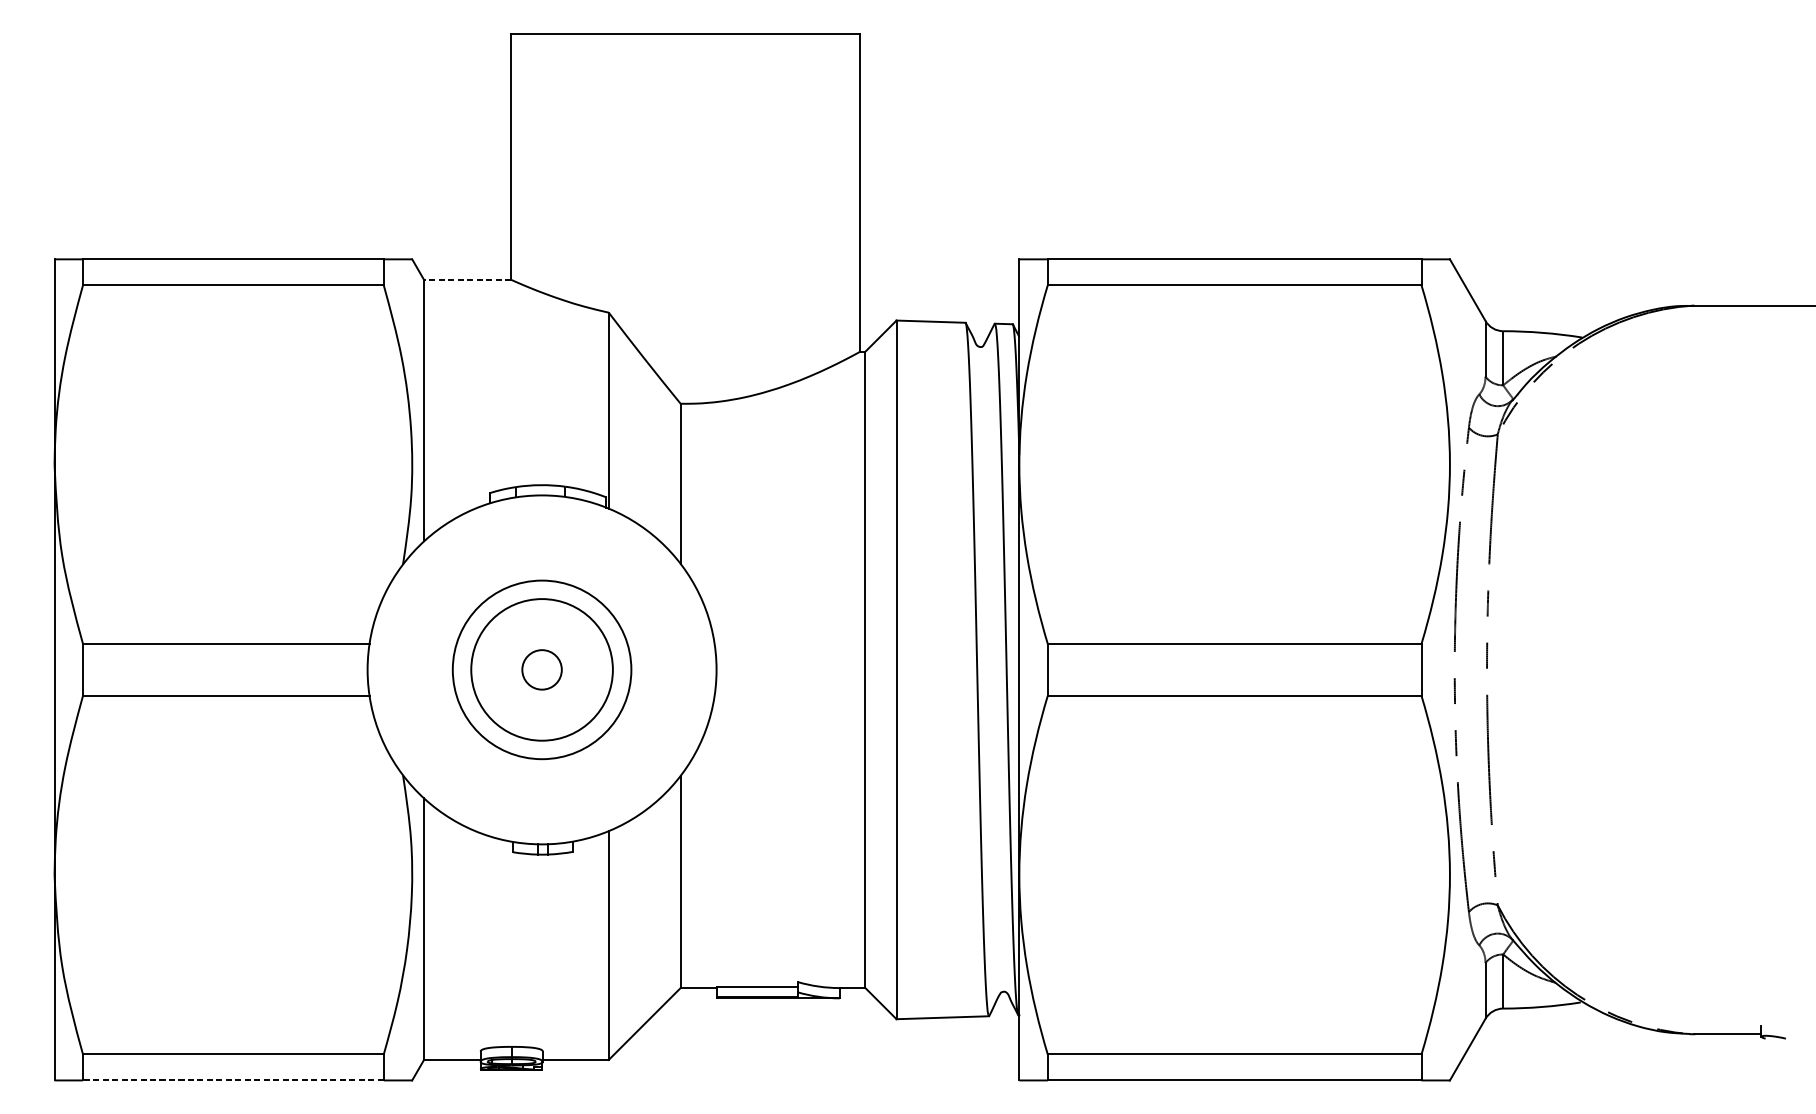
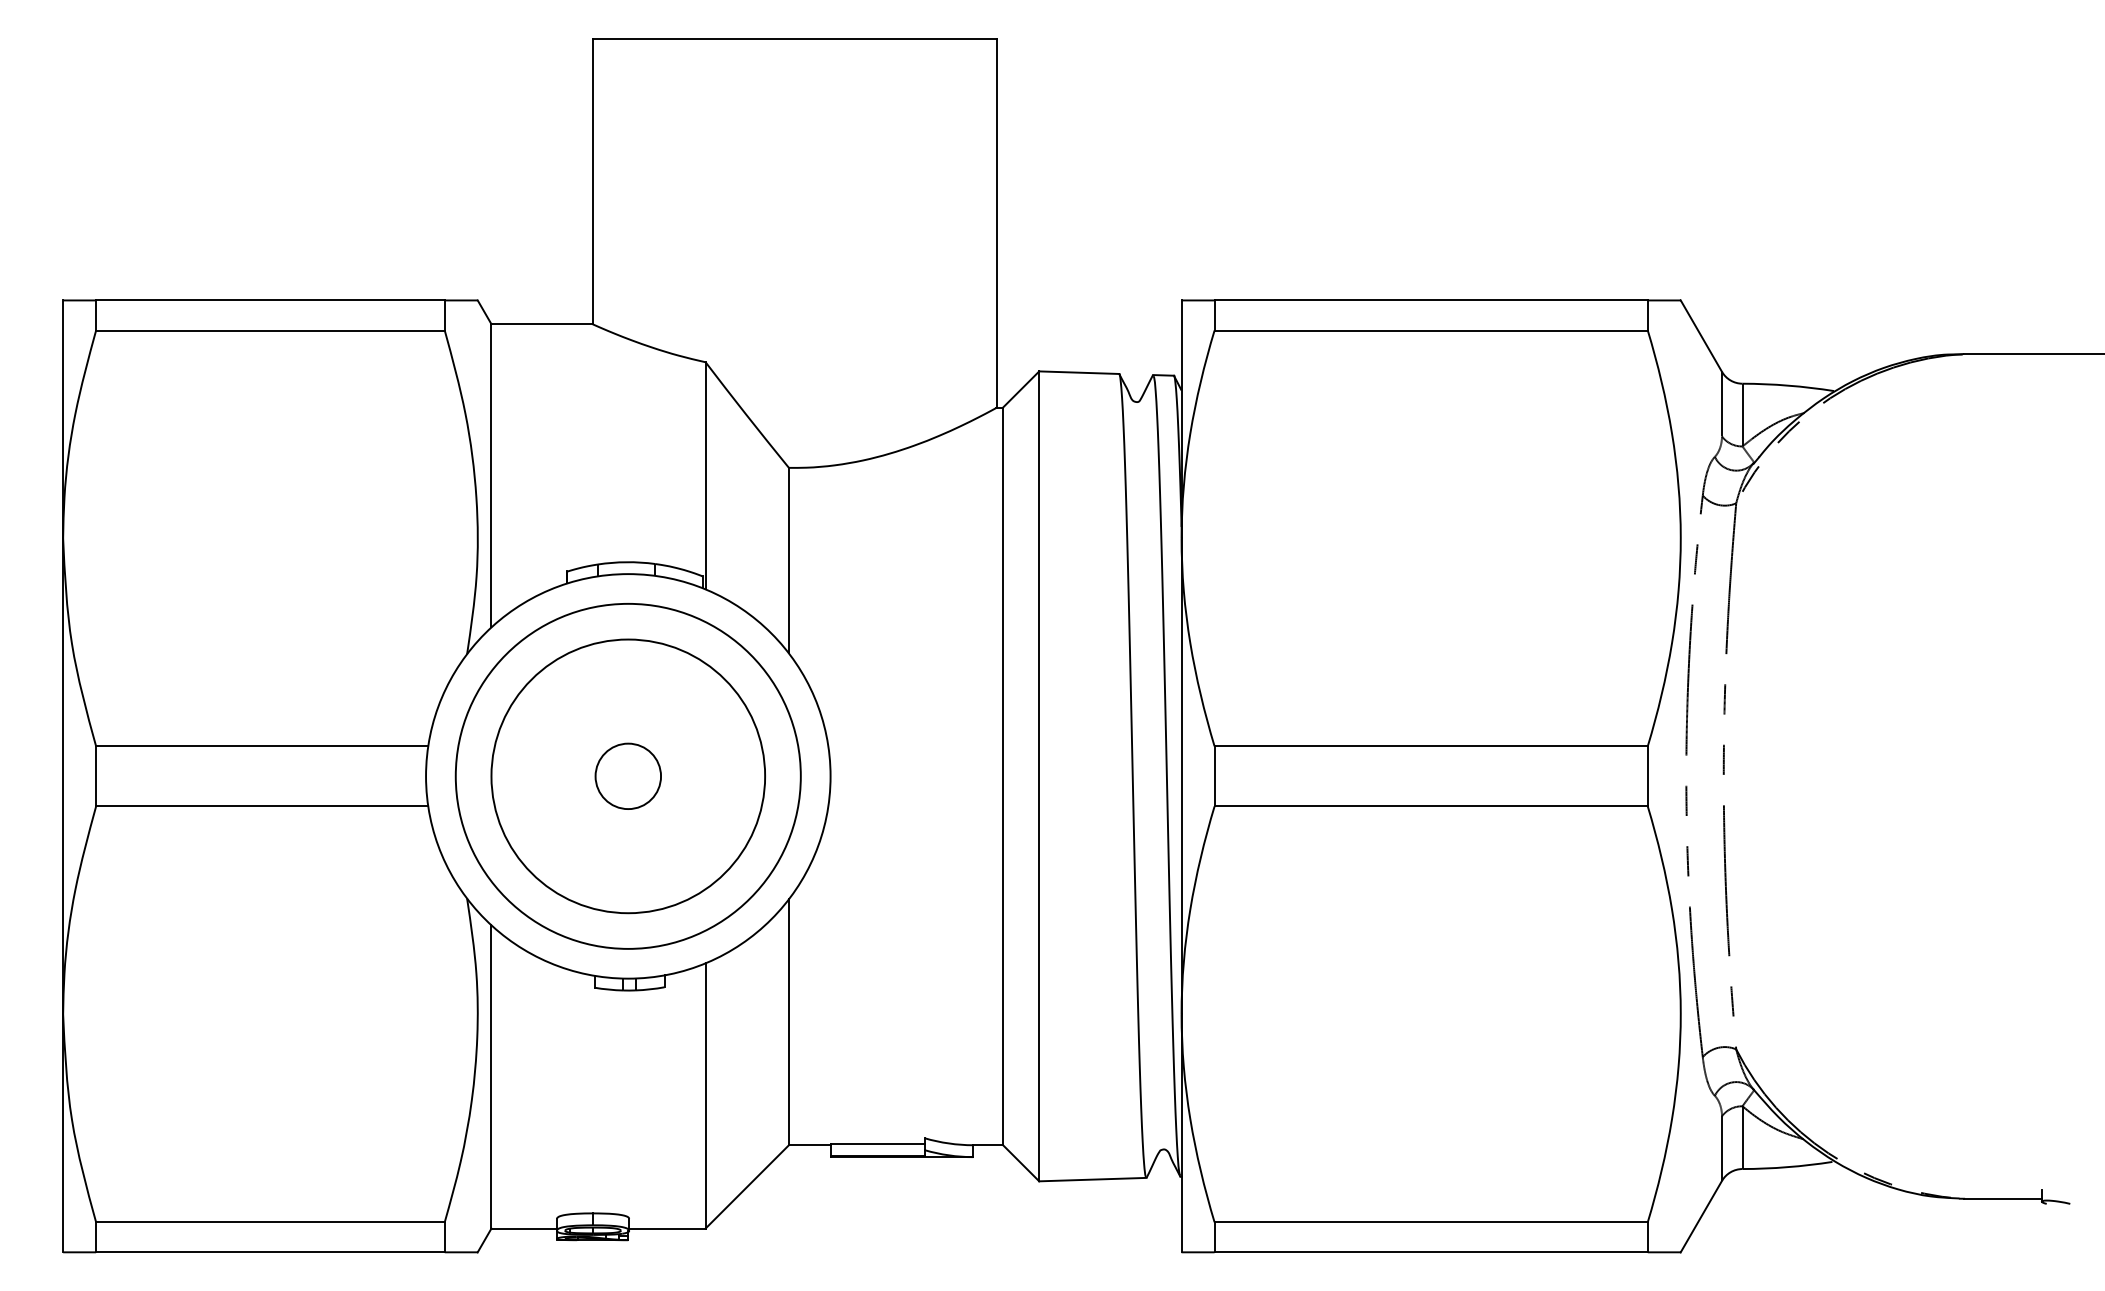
line: (468, 280) -> (542, 324), dashed -> solid
circle: (541, 669) -> (627, 775), size x1.67
circle: (542, 670) -> (628, 776), size x1.43
circle: (542, 670) -> (628, 776), size x1.67
line: (232, 1080) -> (269, 1252), dashed -> solid

